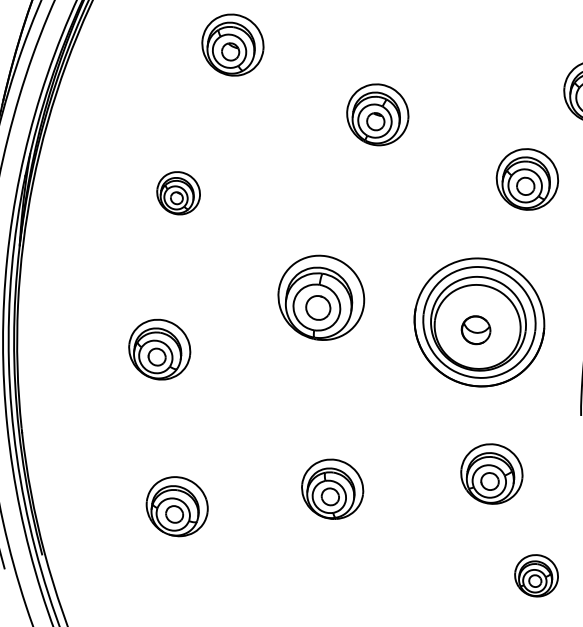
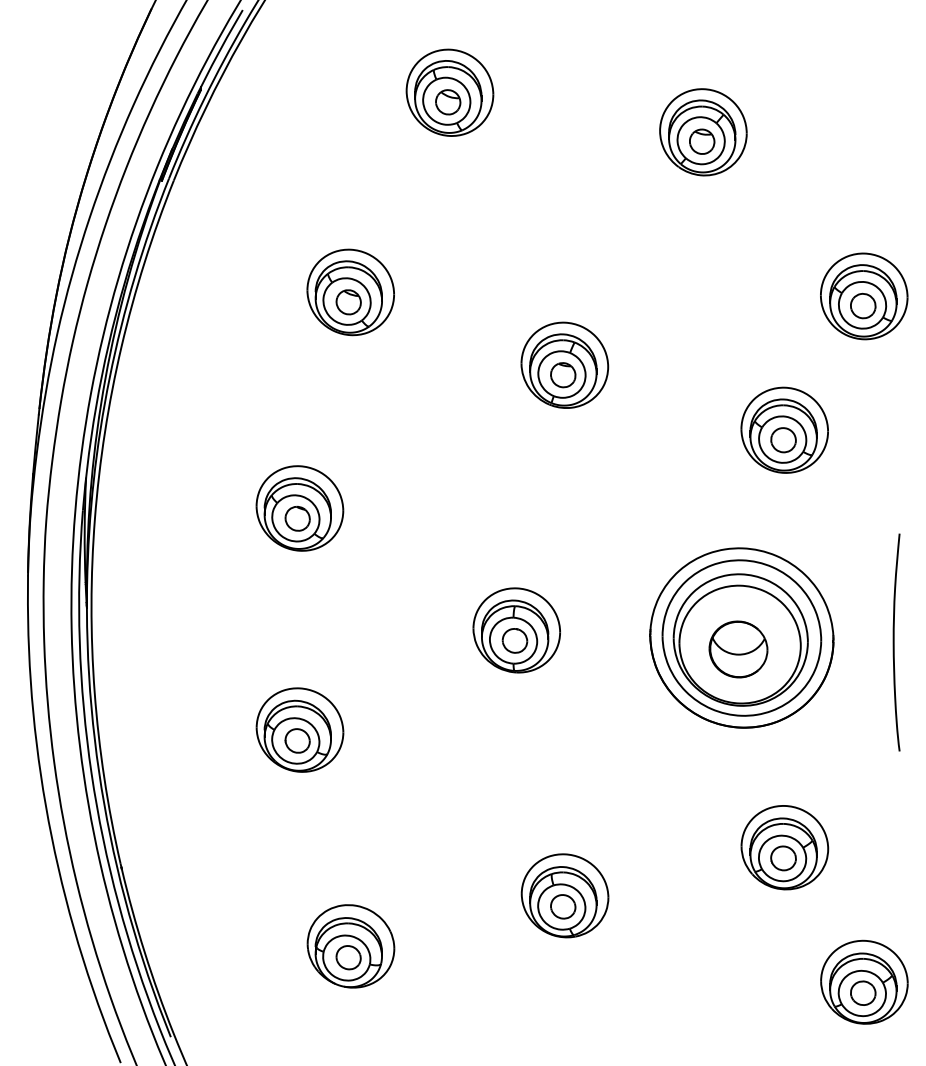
part: (178, 193) -> (299, 508), size x1.43
part: (321, 297) -> (516, 630), size x0.71
part: (476, 330) -> (738, 649), size x1.43
part: (536, 575) -> (864, 981), size x1.43

